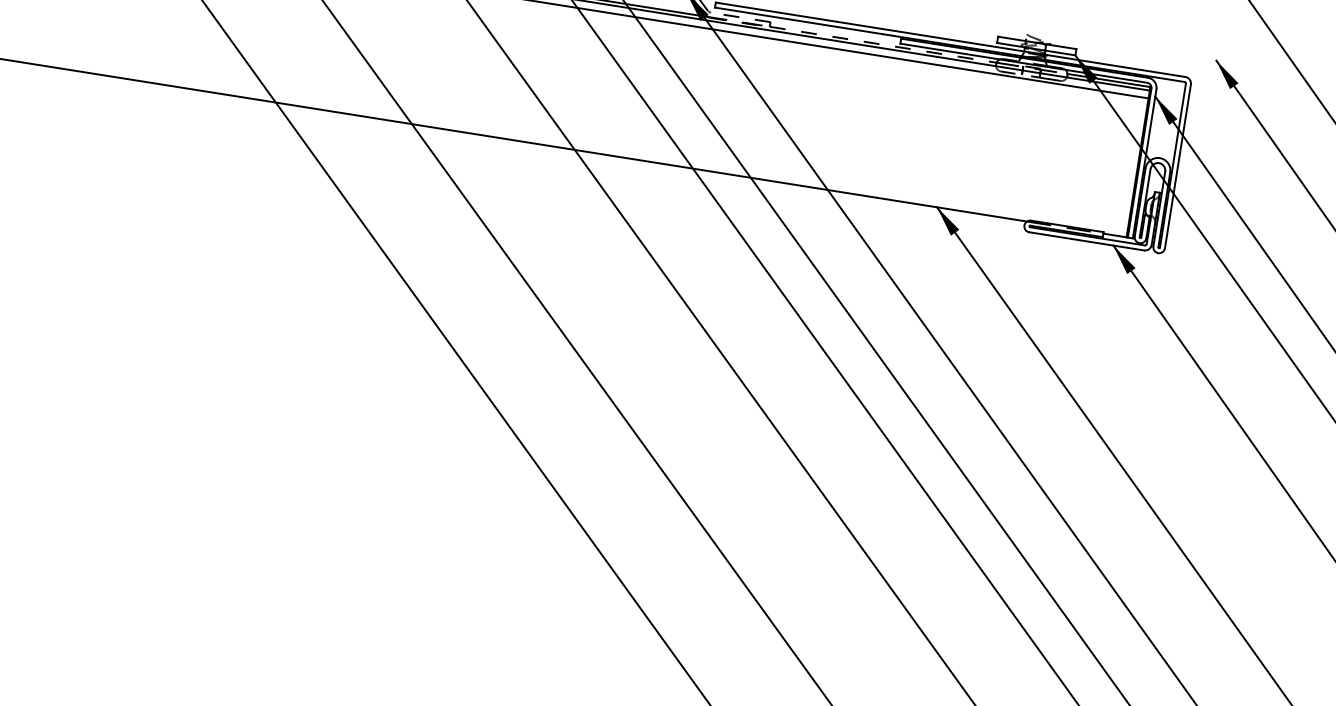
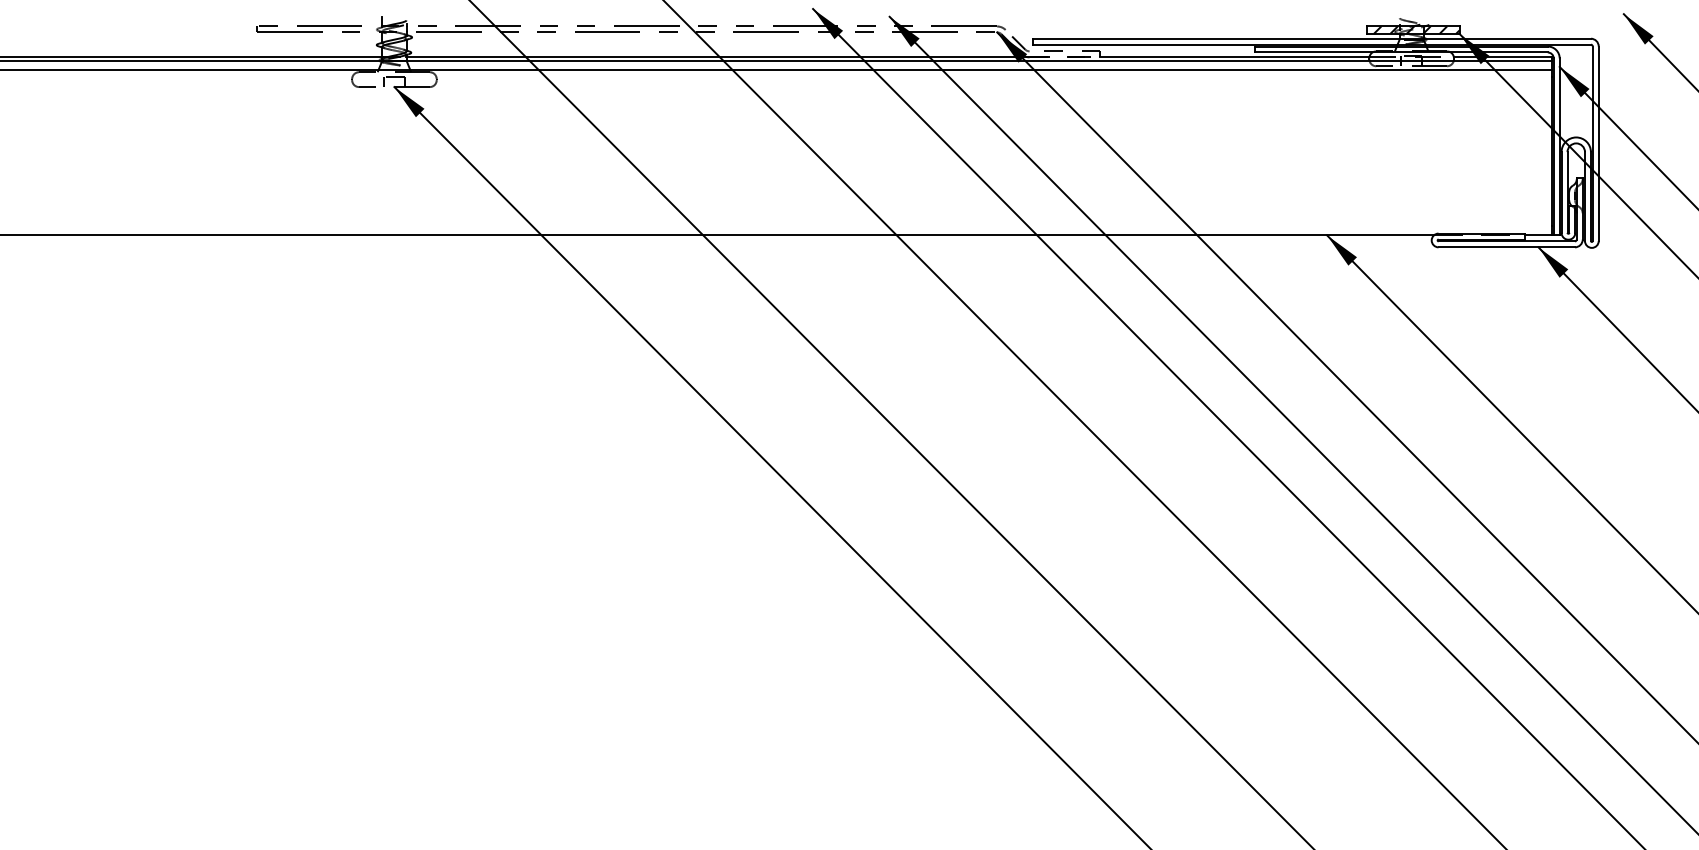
line: (882, 44) -> (1234, 56), dashed -> solid
hatch: (1039, 45) -> (1416, 29), added

